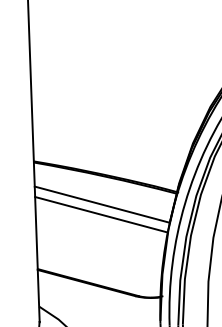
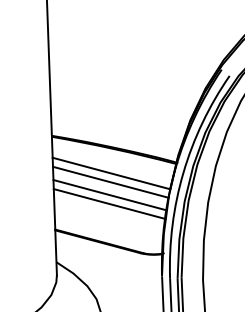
line: (100, 229) -> (109, 195), added
line: (100, 239) -> (109, 203), added

